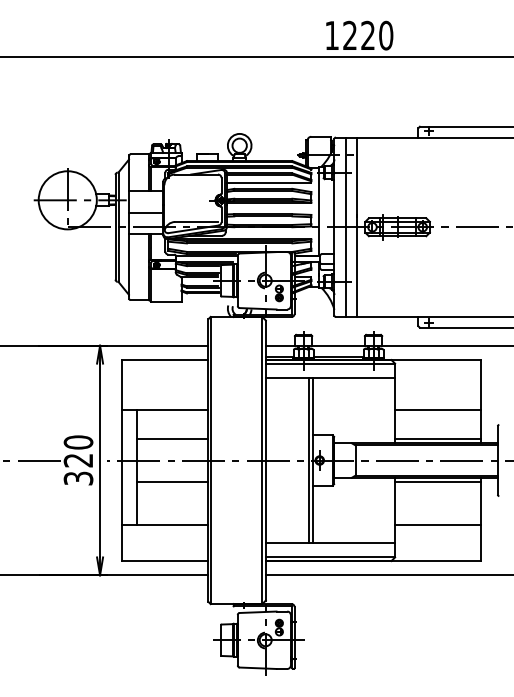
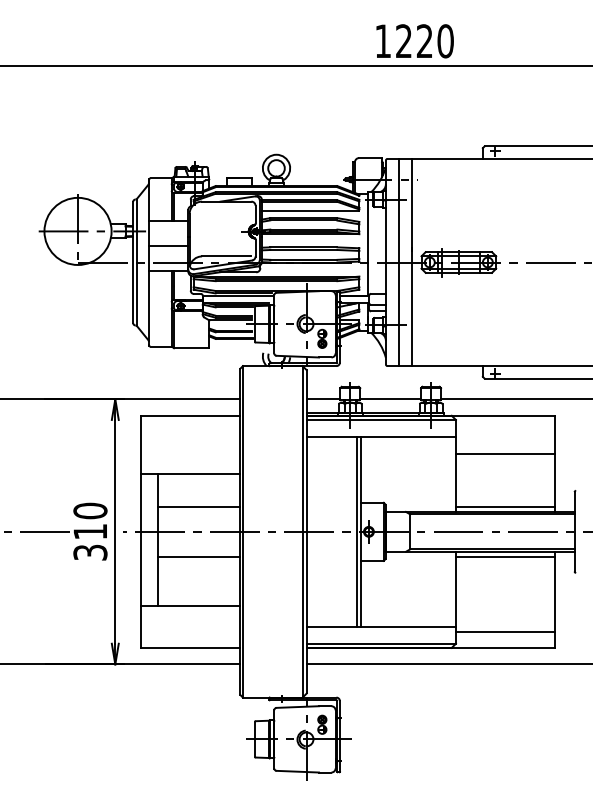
line: (438, 409) -> (505, 453), moved
text: (77, 460) -> (89, 531), 320 -> 310
line: (438, 525) -> (505, 632), moved

